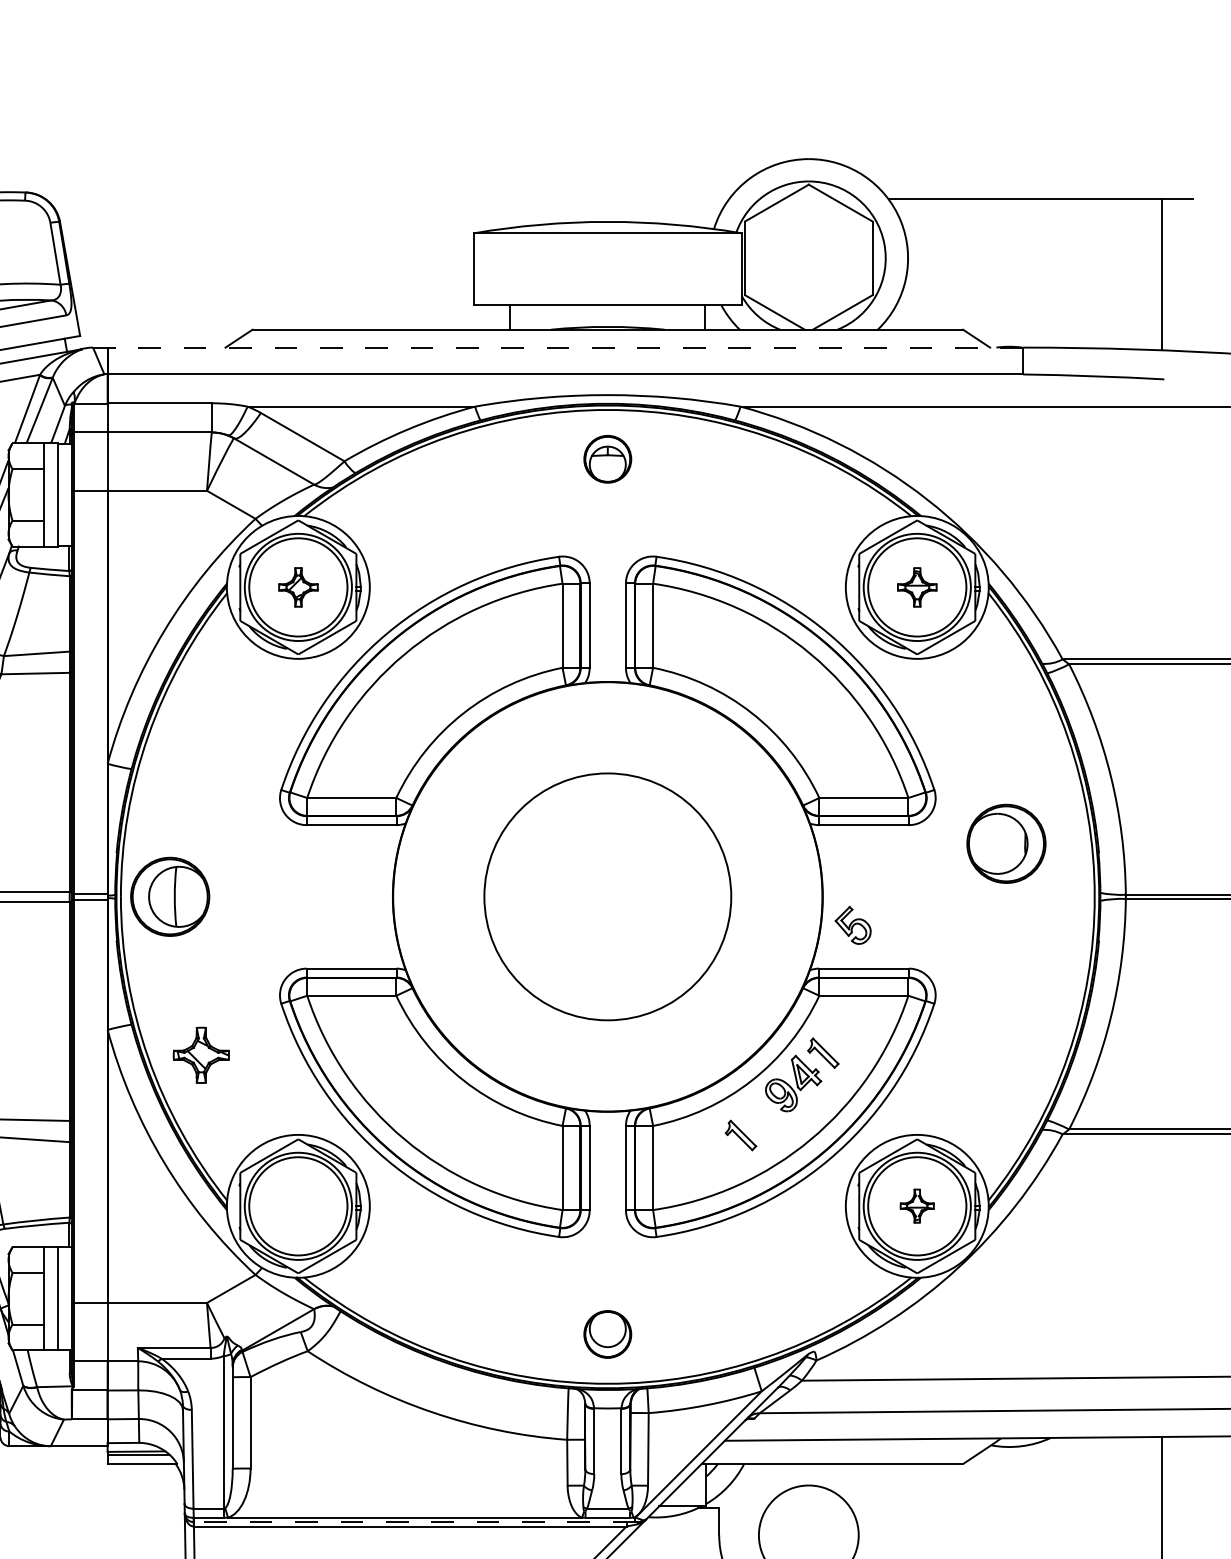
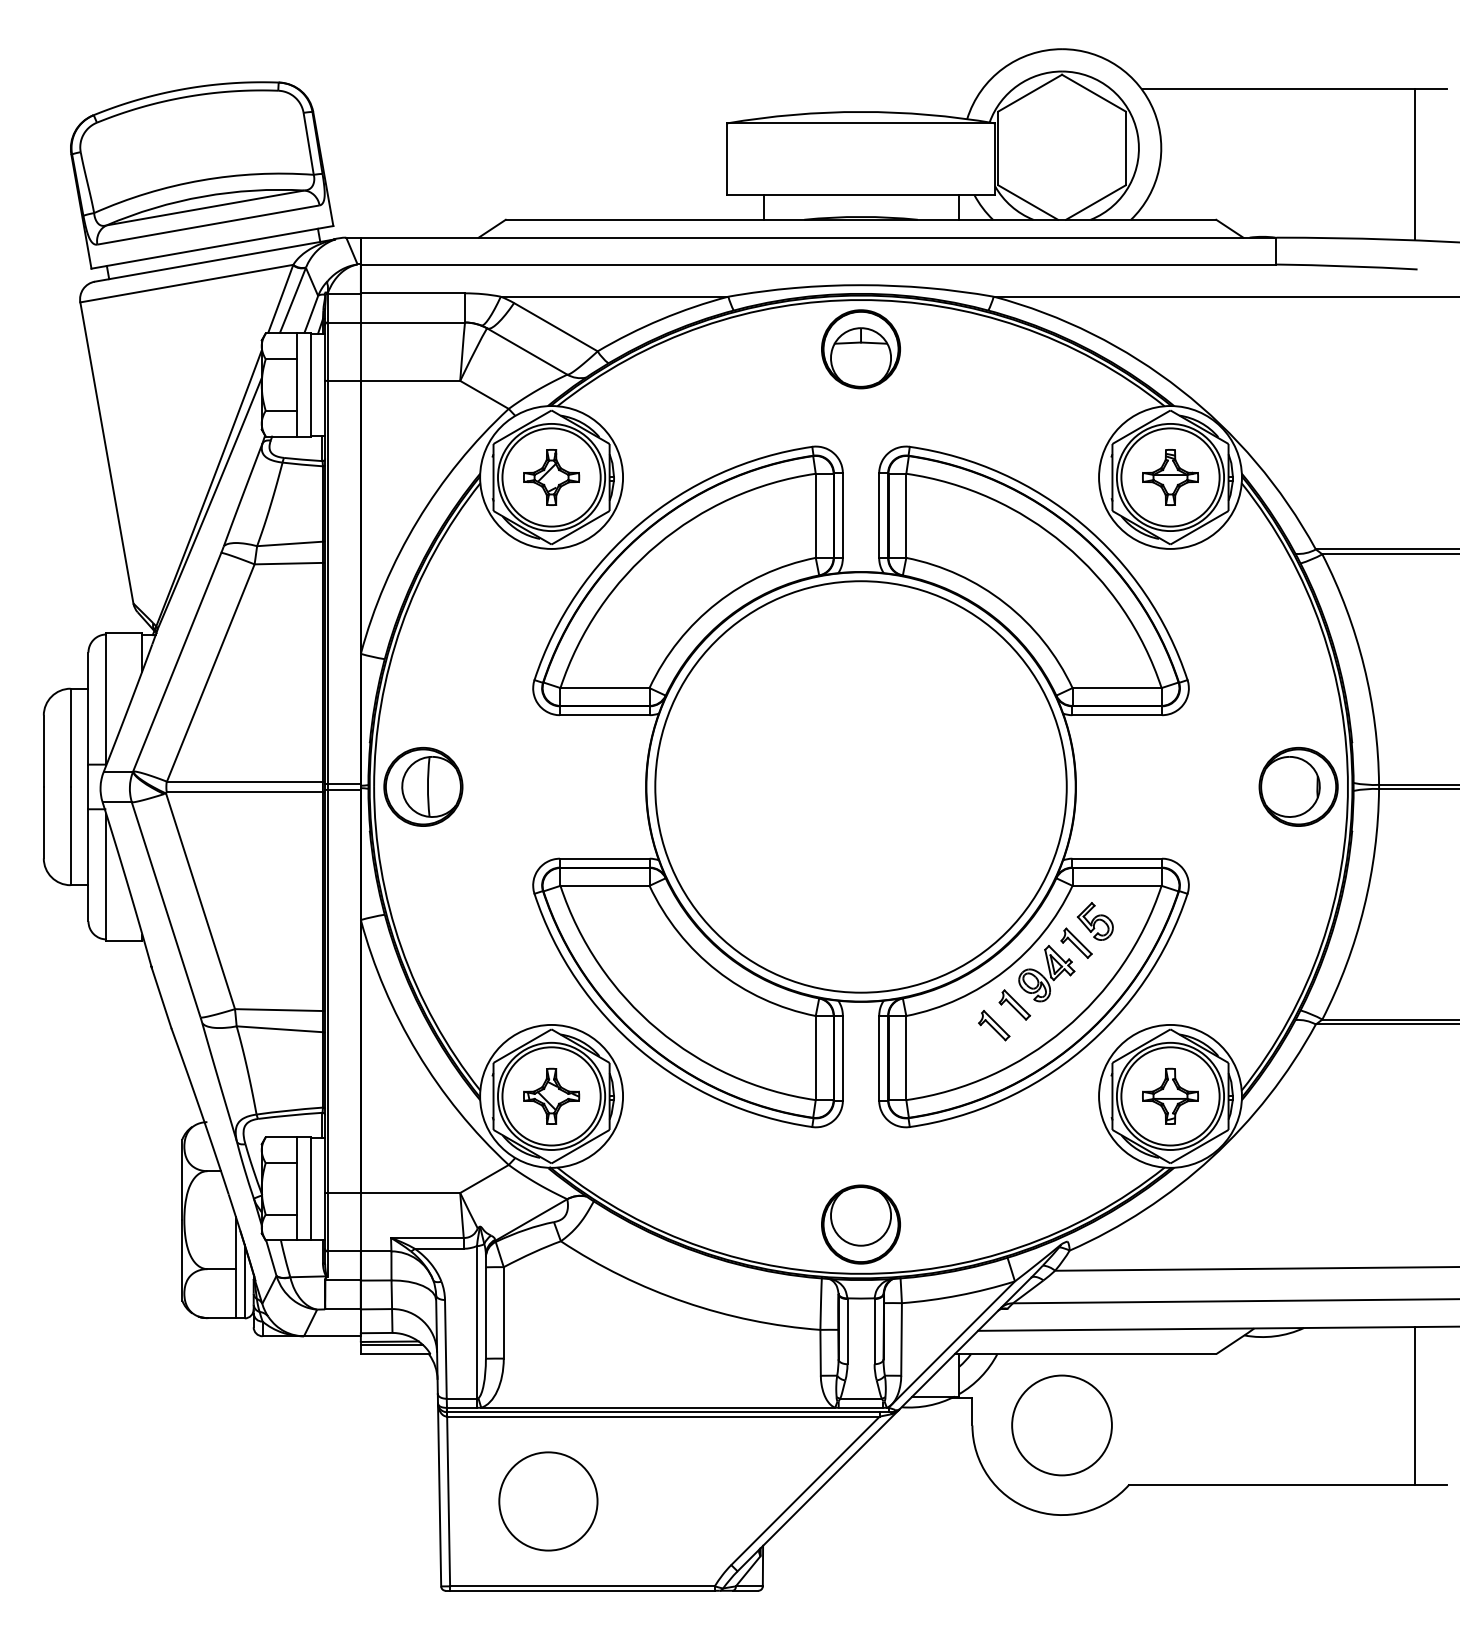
line: (565, 347) -> (818, 237), dashed -> solid
part: (607, 459) -> (860, 349), size x1.67
part: (298, 587) -> (551, 477), size x1.43
part: (917, 587) -> (1170, 477), size x1.43
part: (1006, 843) -> (1298, 786), moved
circle: (607, 896) -> (860, 786), size x1.67
part: (852, 925) -> (1094, 921), moved
part: (201, 1054) -> (551, 1095), moved
part: (761, 1114) -> (1014, 1004), added
part: (917, 1205) -> (1170, 1095), size x1.67
part: (607, 1334) -> (860, 1224), size x1.67
line: (414, 1522) -> (667, 1412), dashed -> solid

